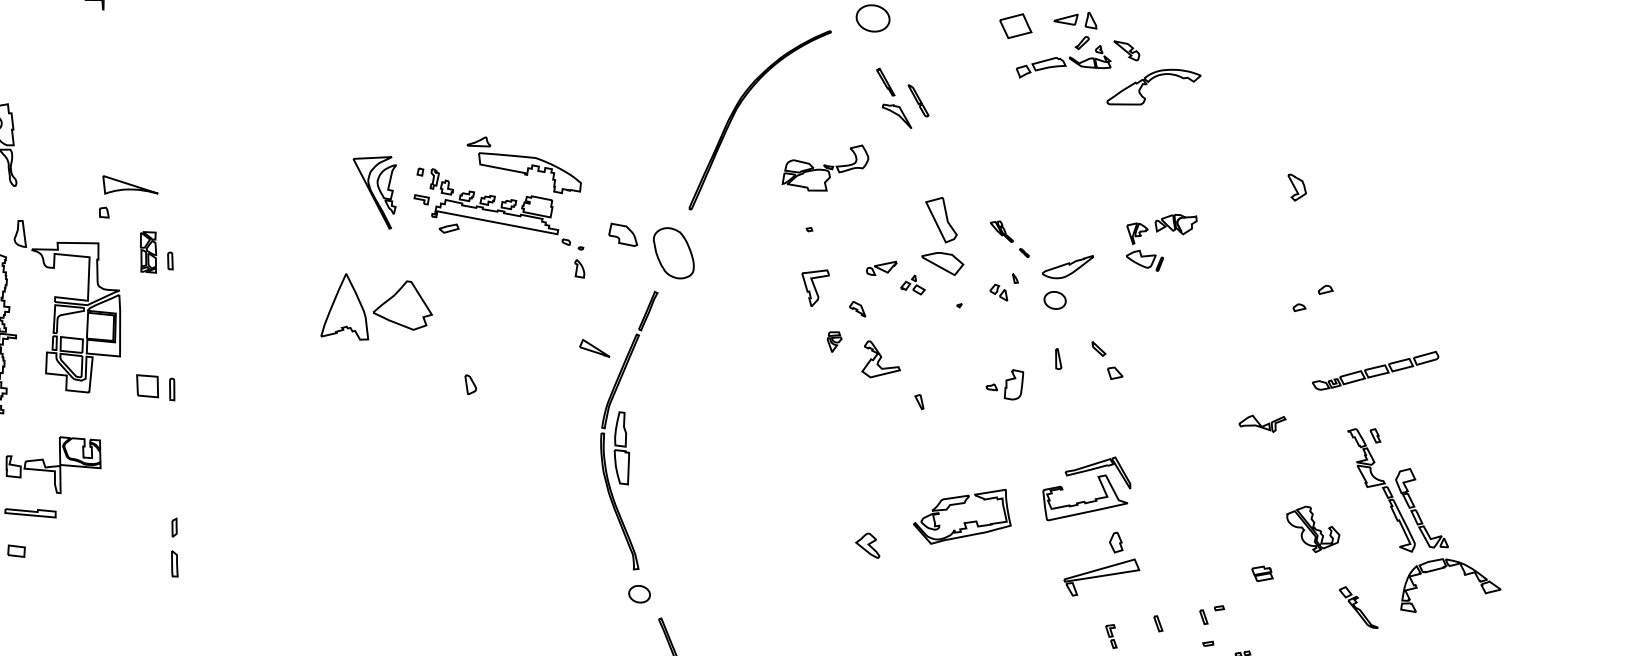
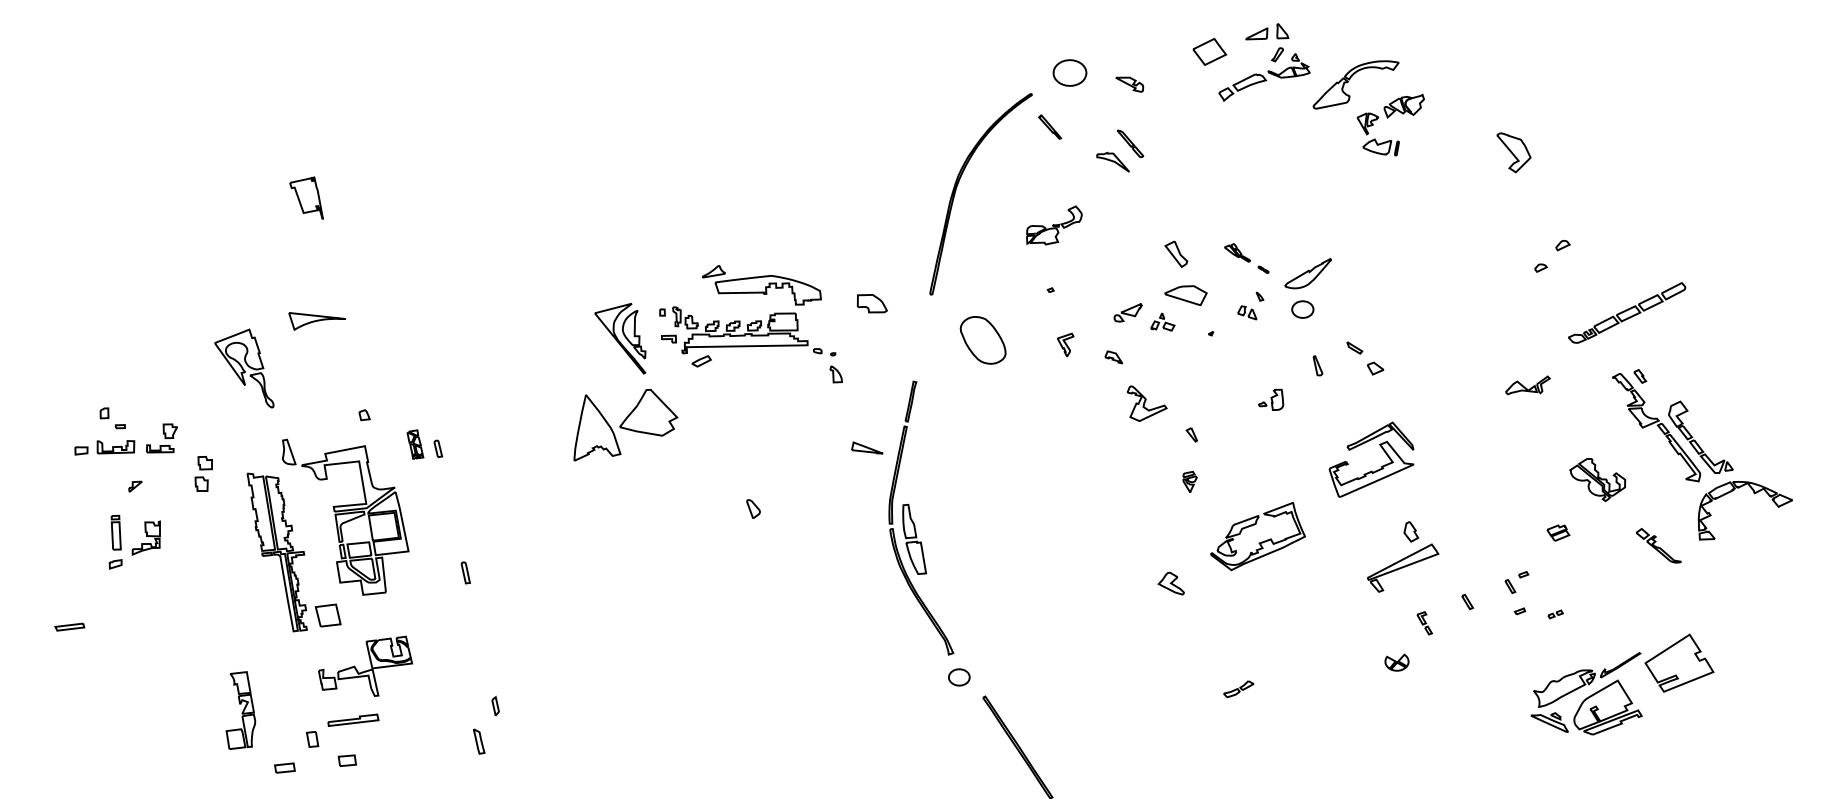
part: (1126, 50) -> (1129, 84), moved
part: (886, 81) -> (1050, 126), moved
part: (826, 166) -> (1054, 225), size x0.7
part: (1295, 188) -> (1513, 152), size x1.6
part: (128, 190) -> (316, 321), moved
part: (941, 219) -> (1176, 254), size x0.6
part: (1156, 232) -> (1387, 118), moved
part: (623, 234) -> (871, 303), moved
part: (148, 252) -> (415, 444), size x0.7
part: (673, 253) -> (982, 340), moved
part: (812, 286) -> (1065, 344), size x0.6
part: (379, 311) -> (625, 424), moved
part: (833, 341) -> (1189, 481), moved
part: (1004, 382) -> (1270, 399), size x0.7
part: (146, 385) -> (327, 615), moved
part: (1084, 500) -> (1371, 470), moved
part: (175, 564) -> (479, 741), moved

